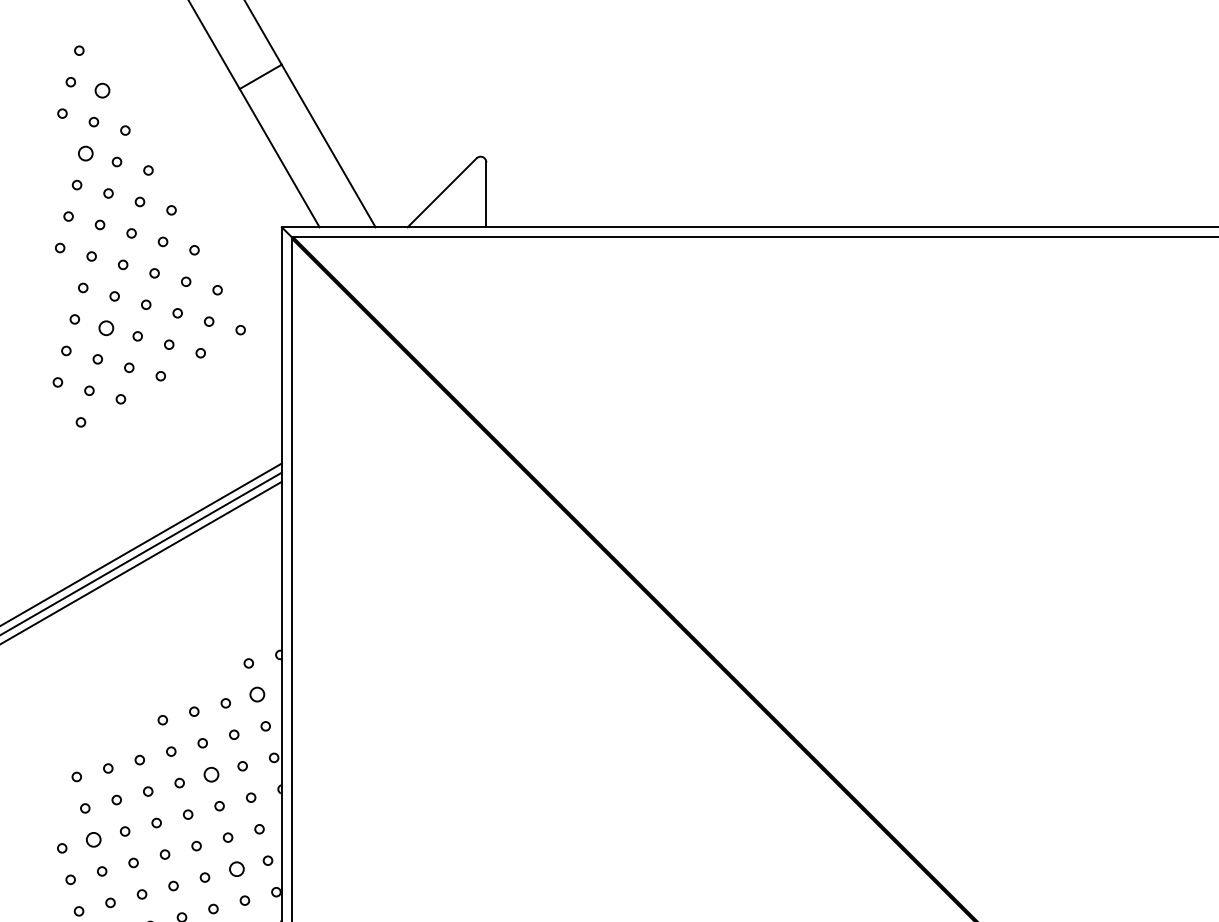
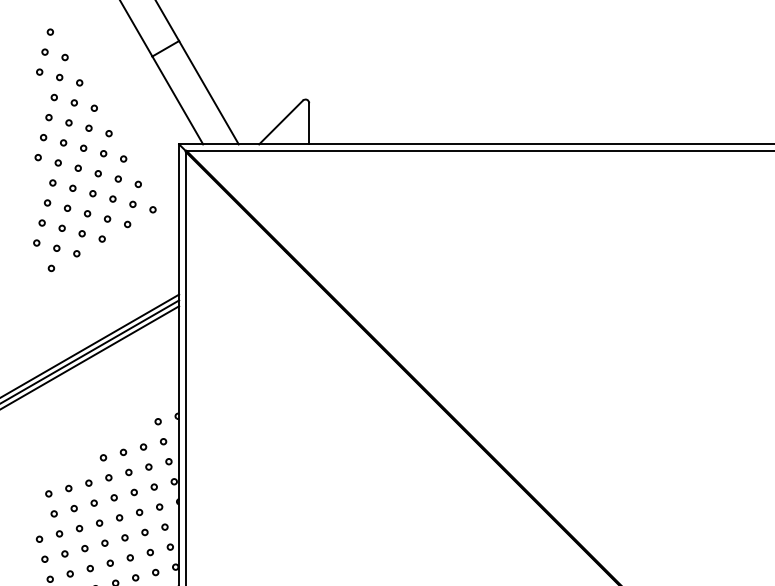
circle: (101, 90) -> (64, 57), size x0.62
circle: (84, 153) -> (53, 97), size x0.62
circle: (106, 326) -> (67, 207), size x0.62
circle: (257, 694) -> (163, 441), size x0.62
circle: (210, 774) -> (133, 492), size x0.62
circle: (93, 839) -> (59, 533), size x0.62
circle: (235, 869) -> (149, 552), size x0.62

